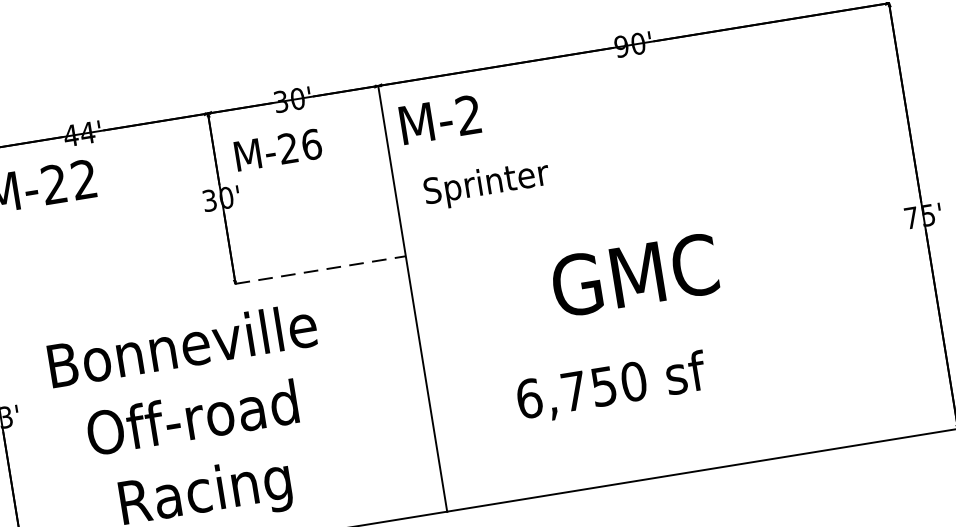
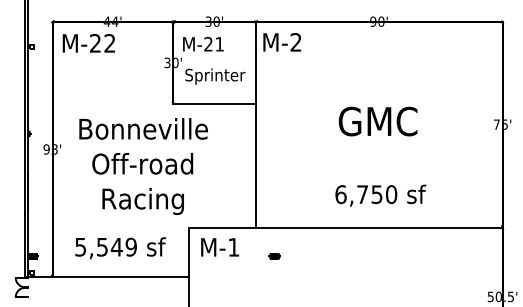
text: (311, 145) -> (219, 44), M-26 -> M-21
text: (487, 184) -> (215, 76), moved
line: (320, 270) -> (214, 104), dashed -> solid
text: (633, 275) -> (377, 121), moved
text: (611, 387) -> (380, 195), moved

